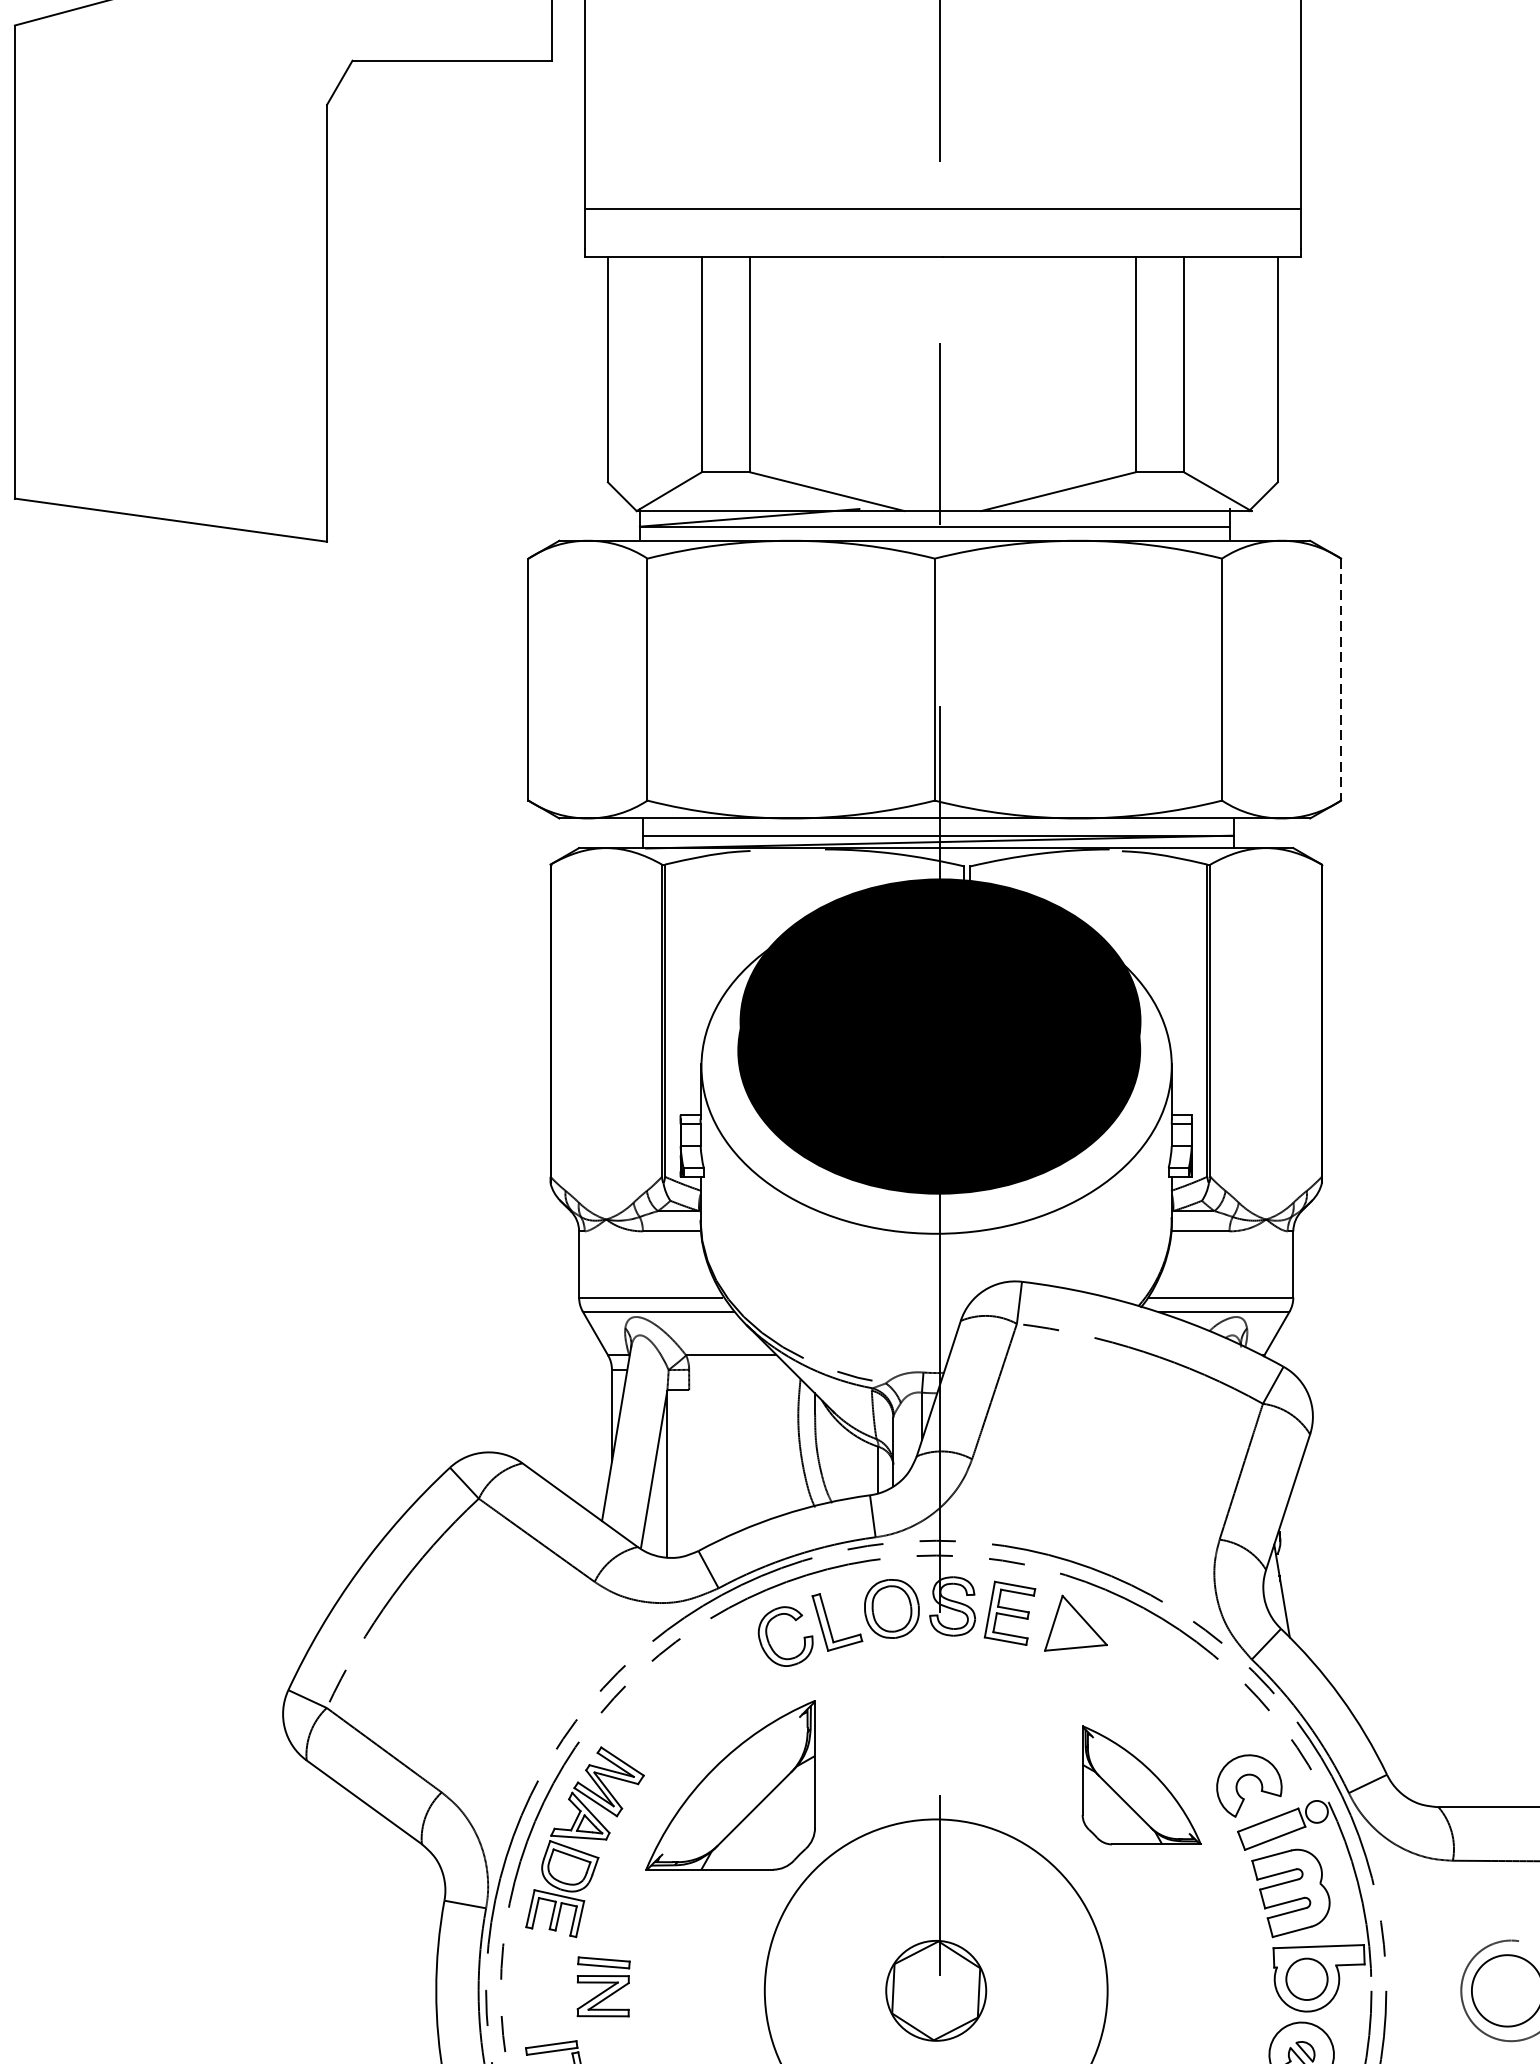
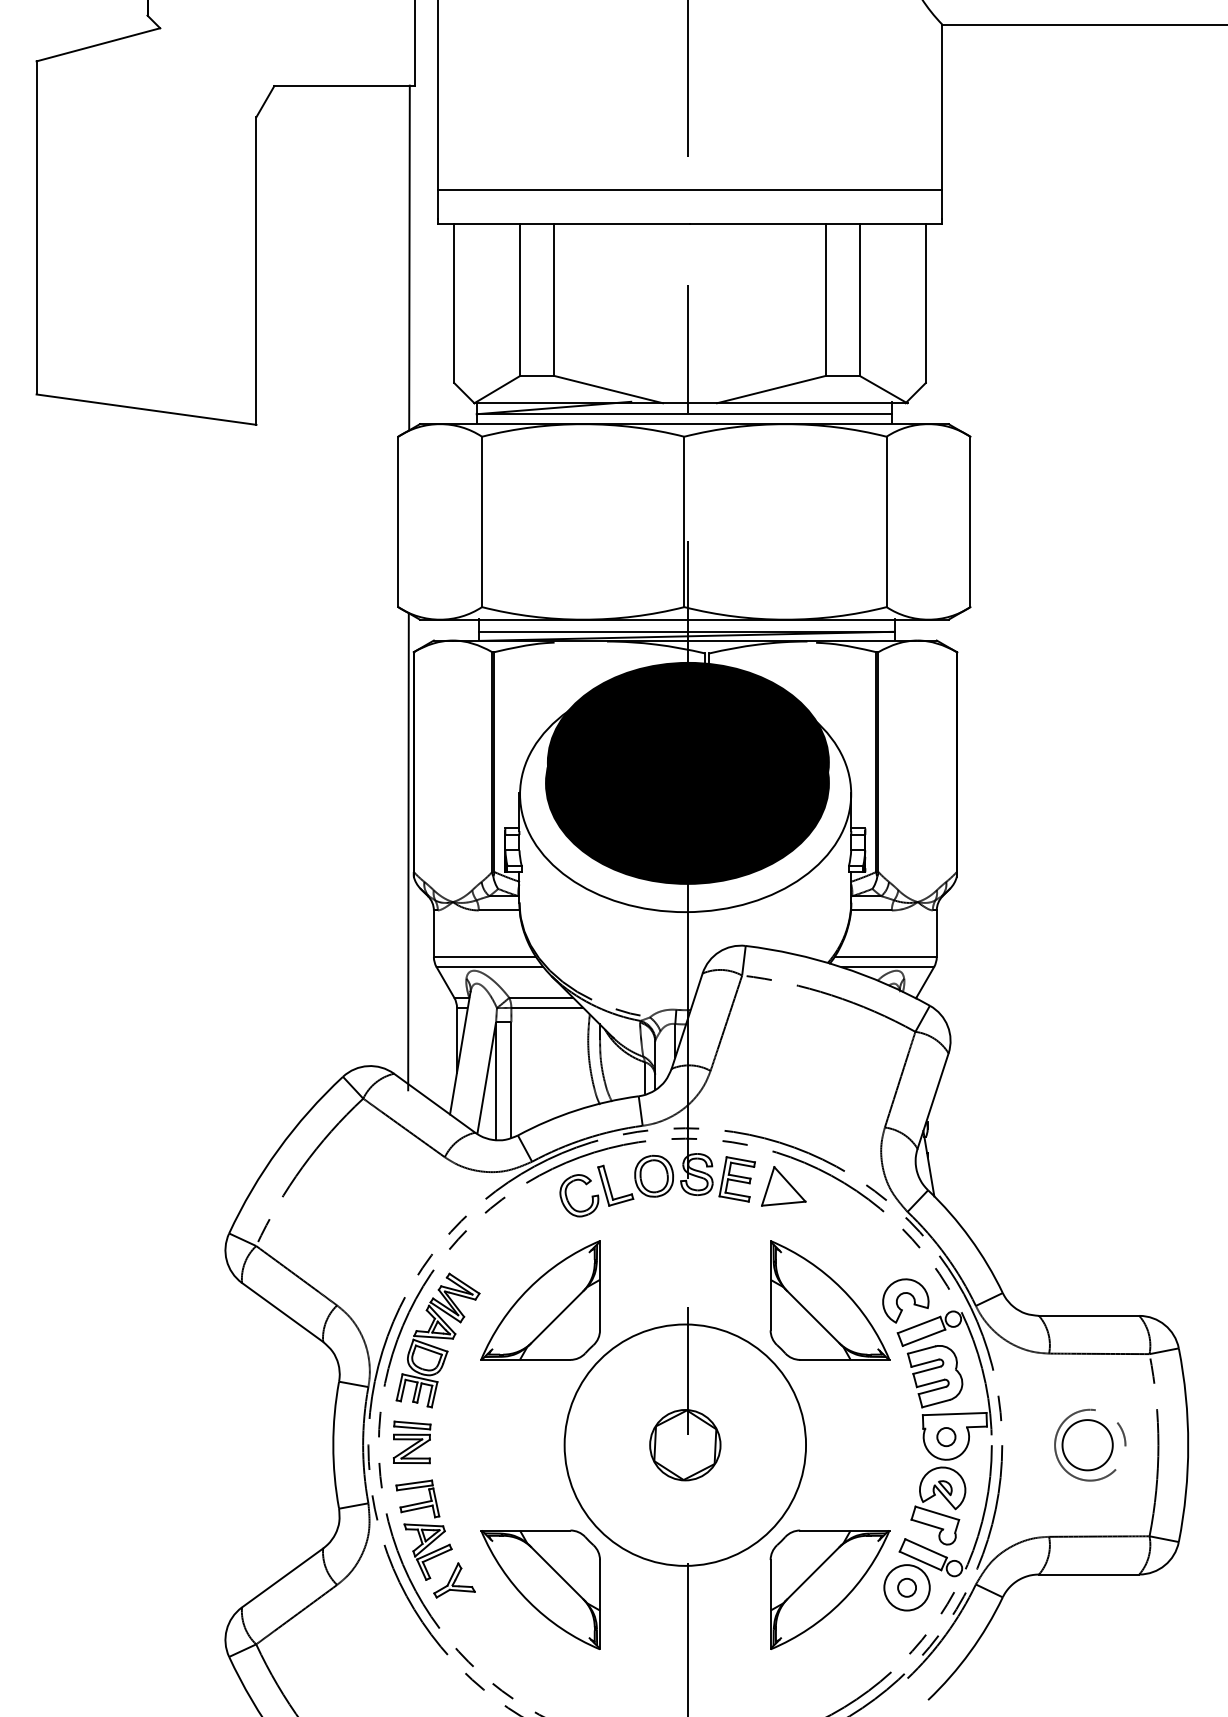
line: (544, 304) -> (409, 257), added
line: (1341, 680) -> (970, 522), dashed -> solid
line: (543, 1149) -> (408, 852), added
line: (740, 1369) -> (547, 1007), added
line: (689, 1471) -> (511, 1079), added
part: (1140, 1785) -> (829, 1300), size x1.43
circle: (1307, 1979) -> (946, 1437), size x0.62
part: (604, 1987) -> (412, 1442), moved

